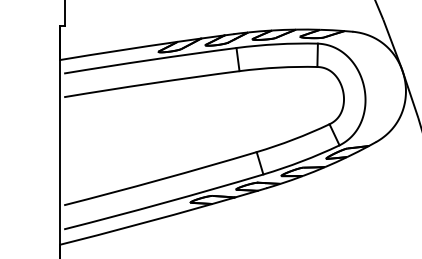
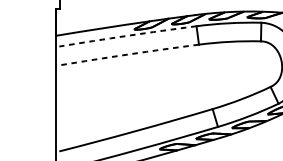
arc: (150, 60) -> (128, 36), solid -> dashed
arc: (151, 83) -> (128, 54), solid -> dashed

